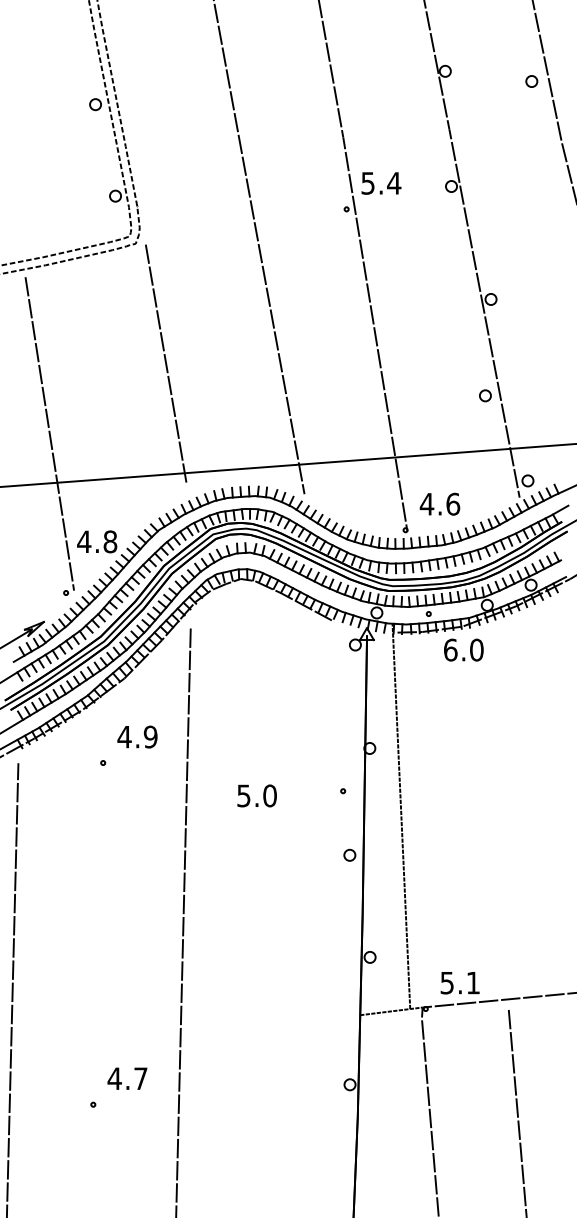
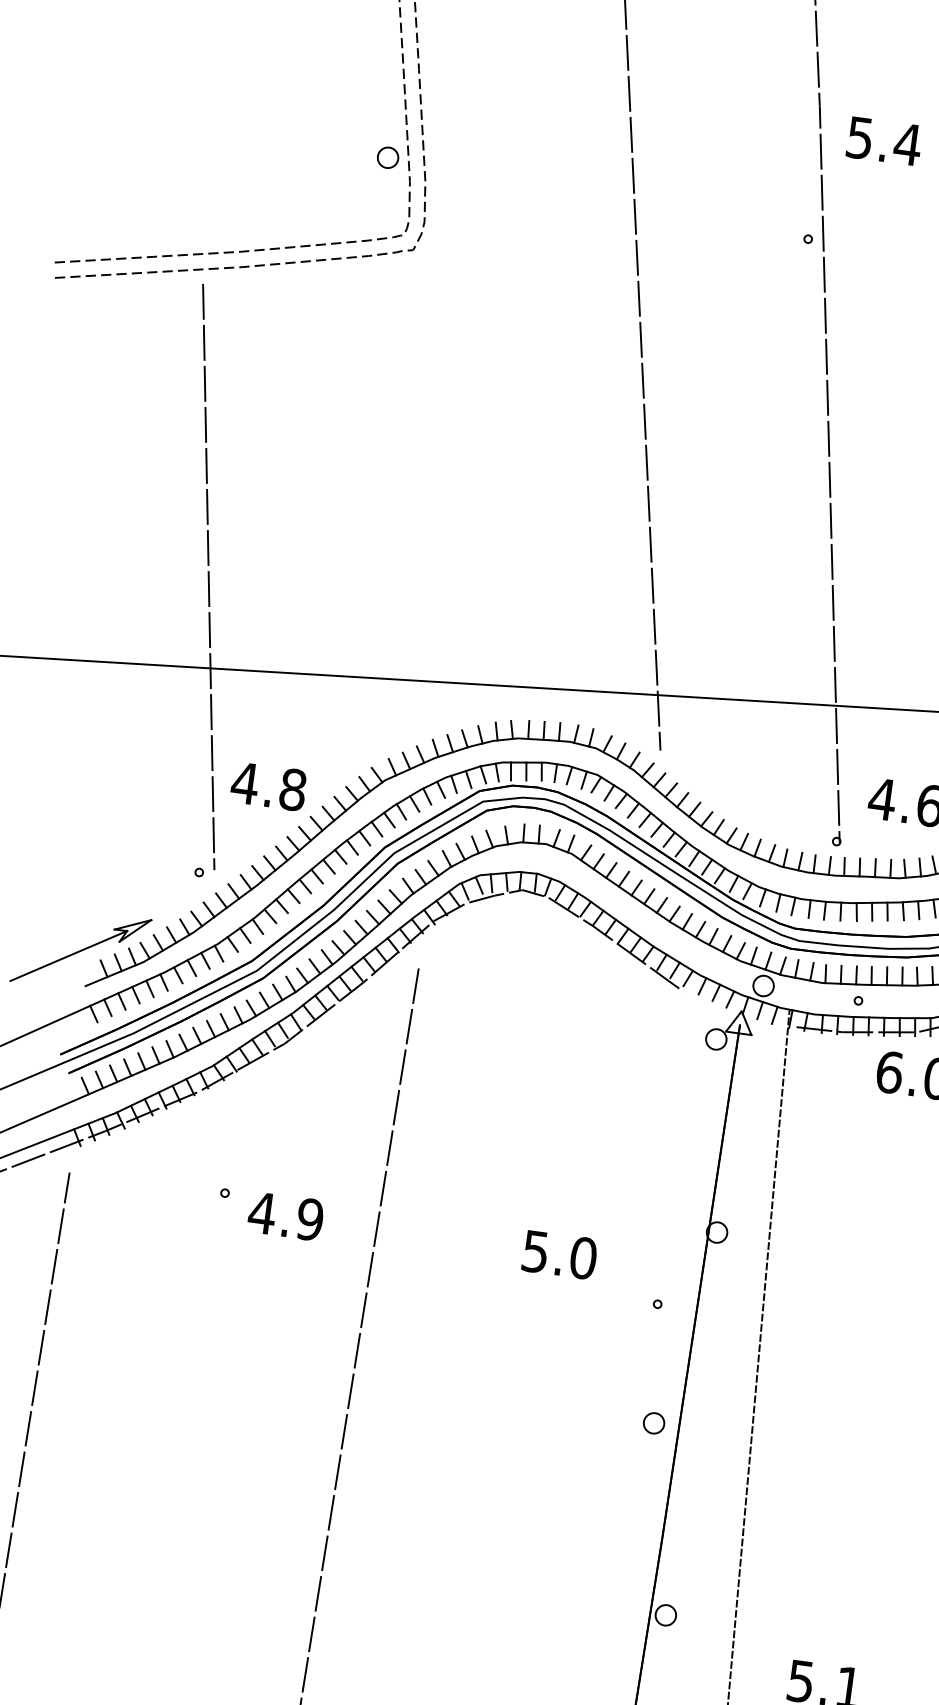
text: (381, 183) -> (884, 141), moved
line: (165, 364) -> (437, 478), removed
text: (137, 736) -> (286, 1215), moved
text: (256, 795) -> (558, 1254), moved

